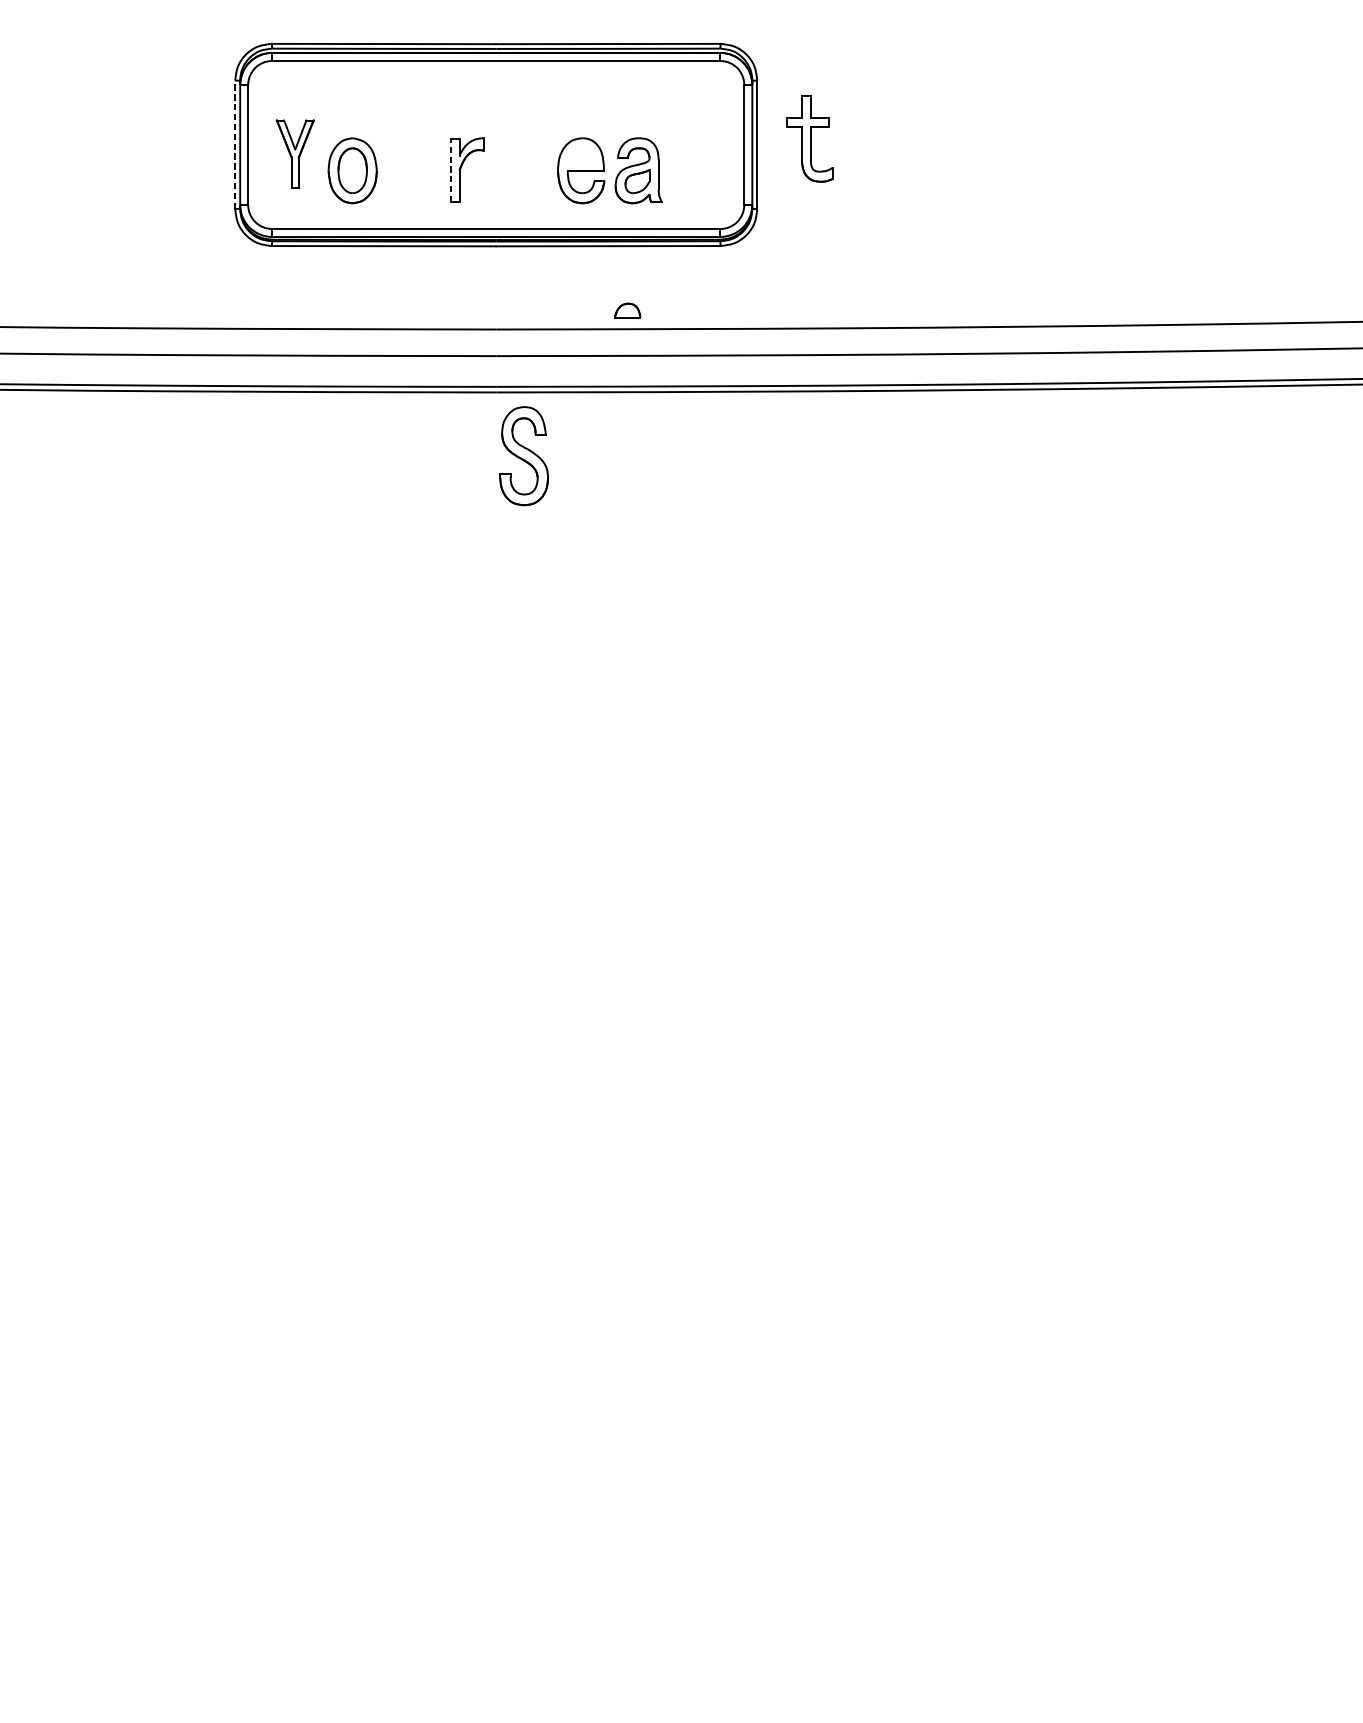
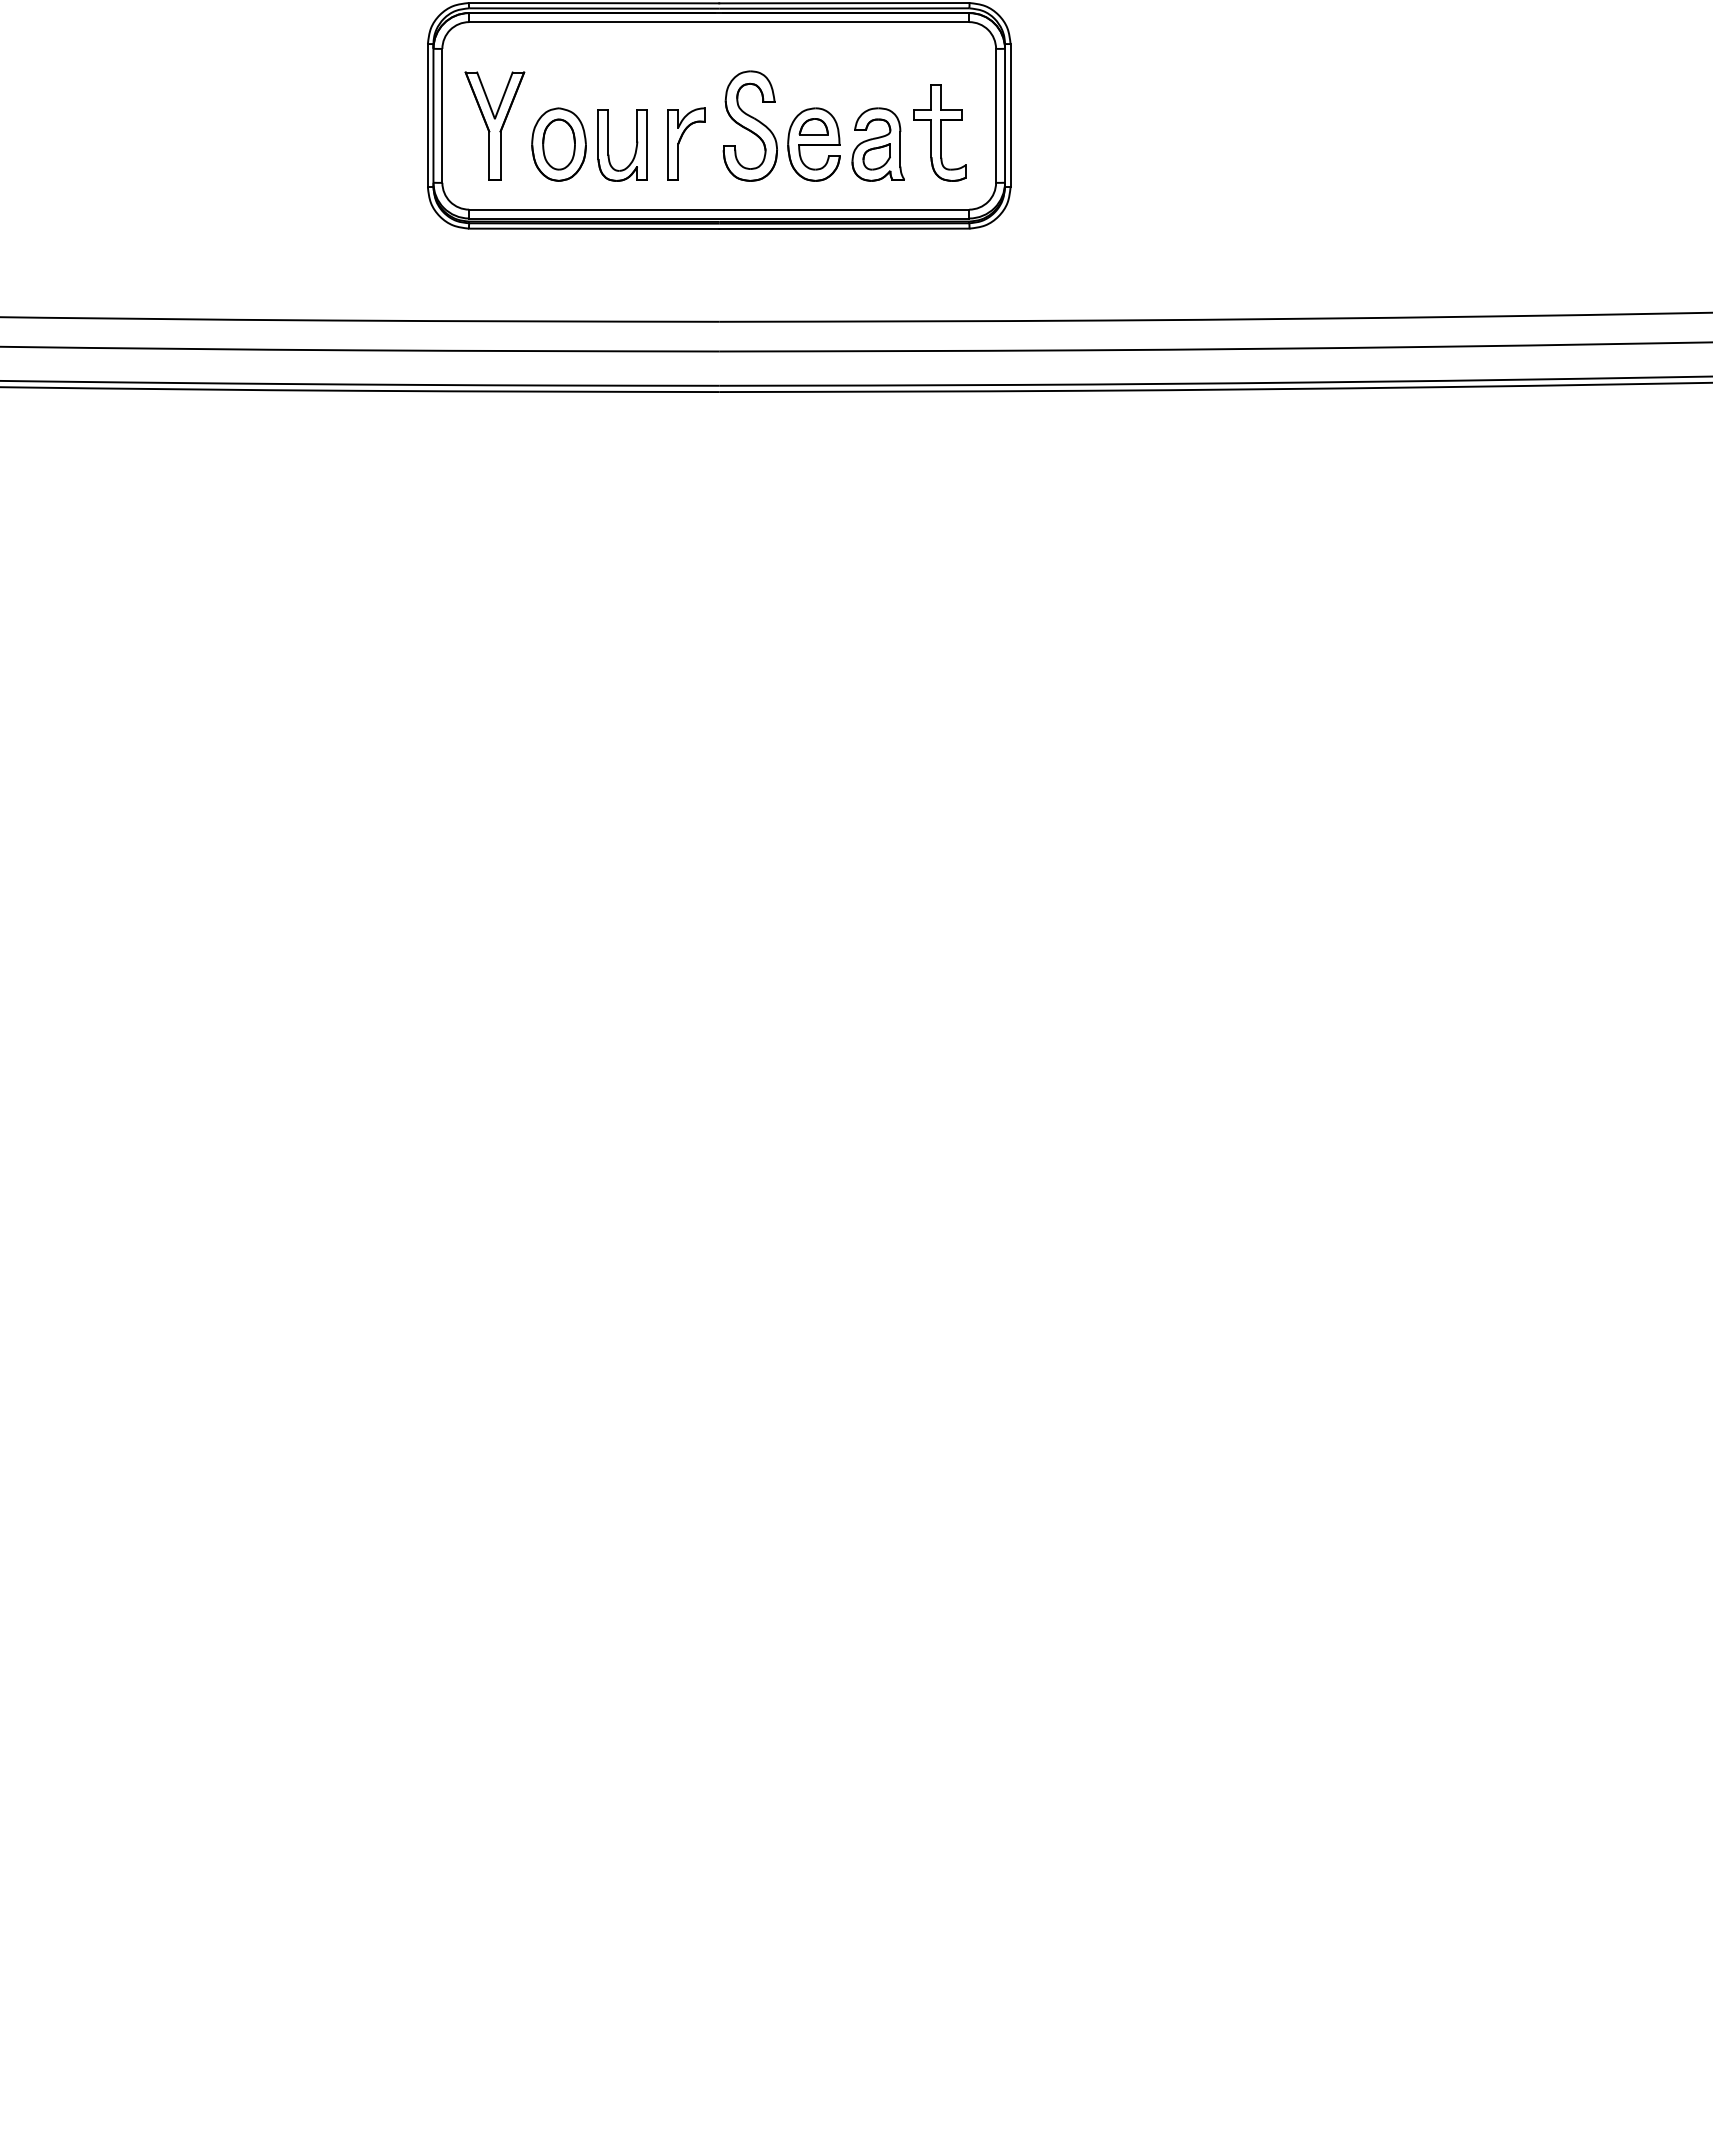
part: (809, 138) -> (939, 132), moved
line: (234, 144) -> (427, 115), dashed -> solid
part: (294, 153) -> (494, 125), size x1.43
line: (450, 170) -> (668, 144), dashed -> solid
part: (421, 173) -> (635, 147), added
part: (627, 310) -> (813, 126), moved
part: (523, 455) -> (749, 125), moved

